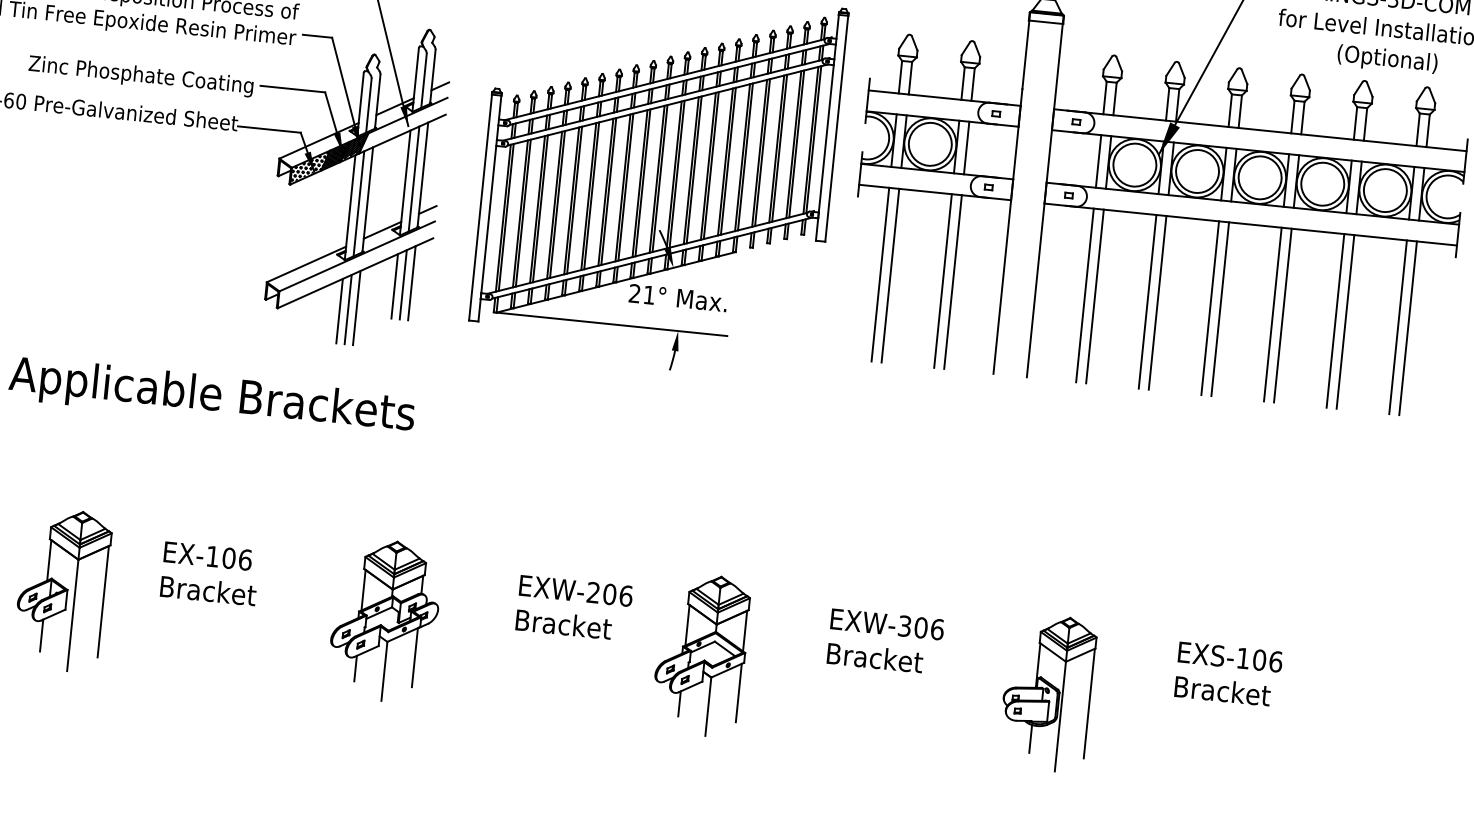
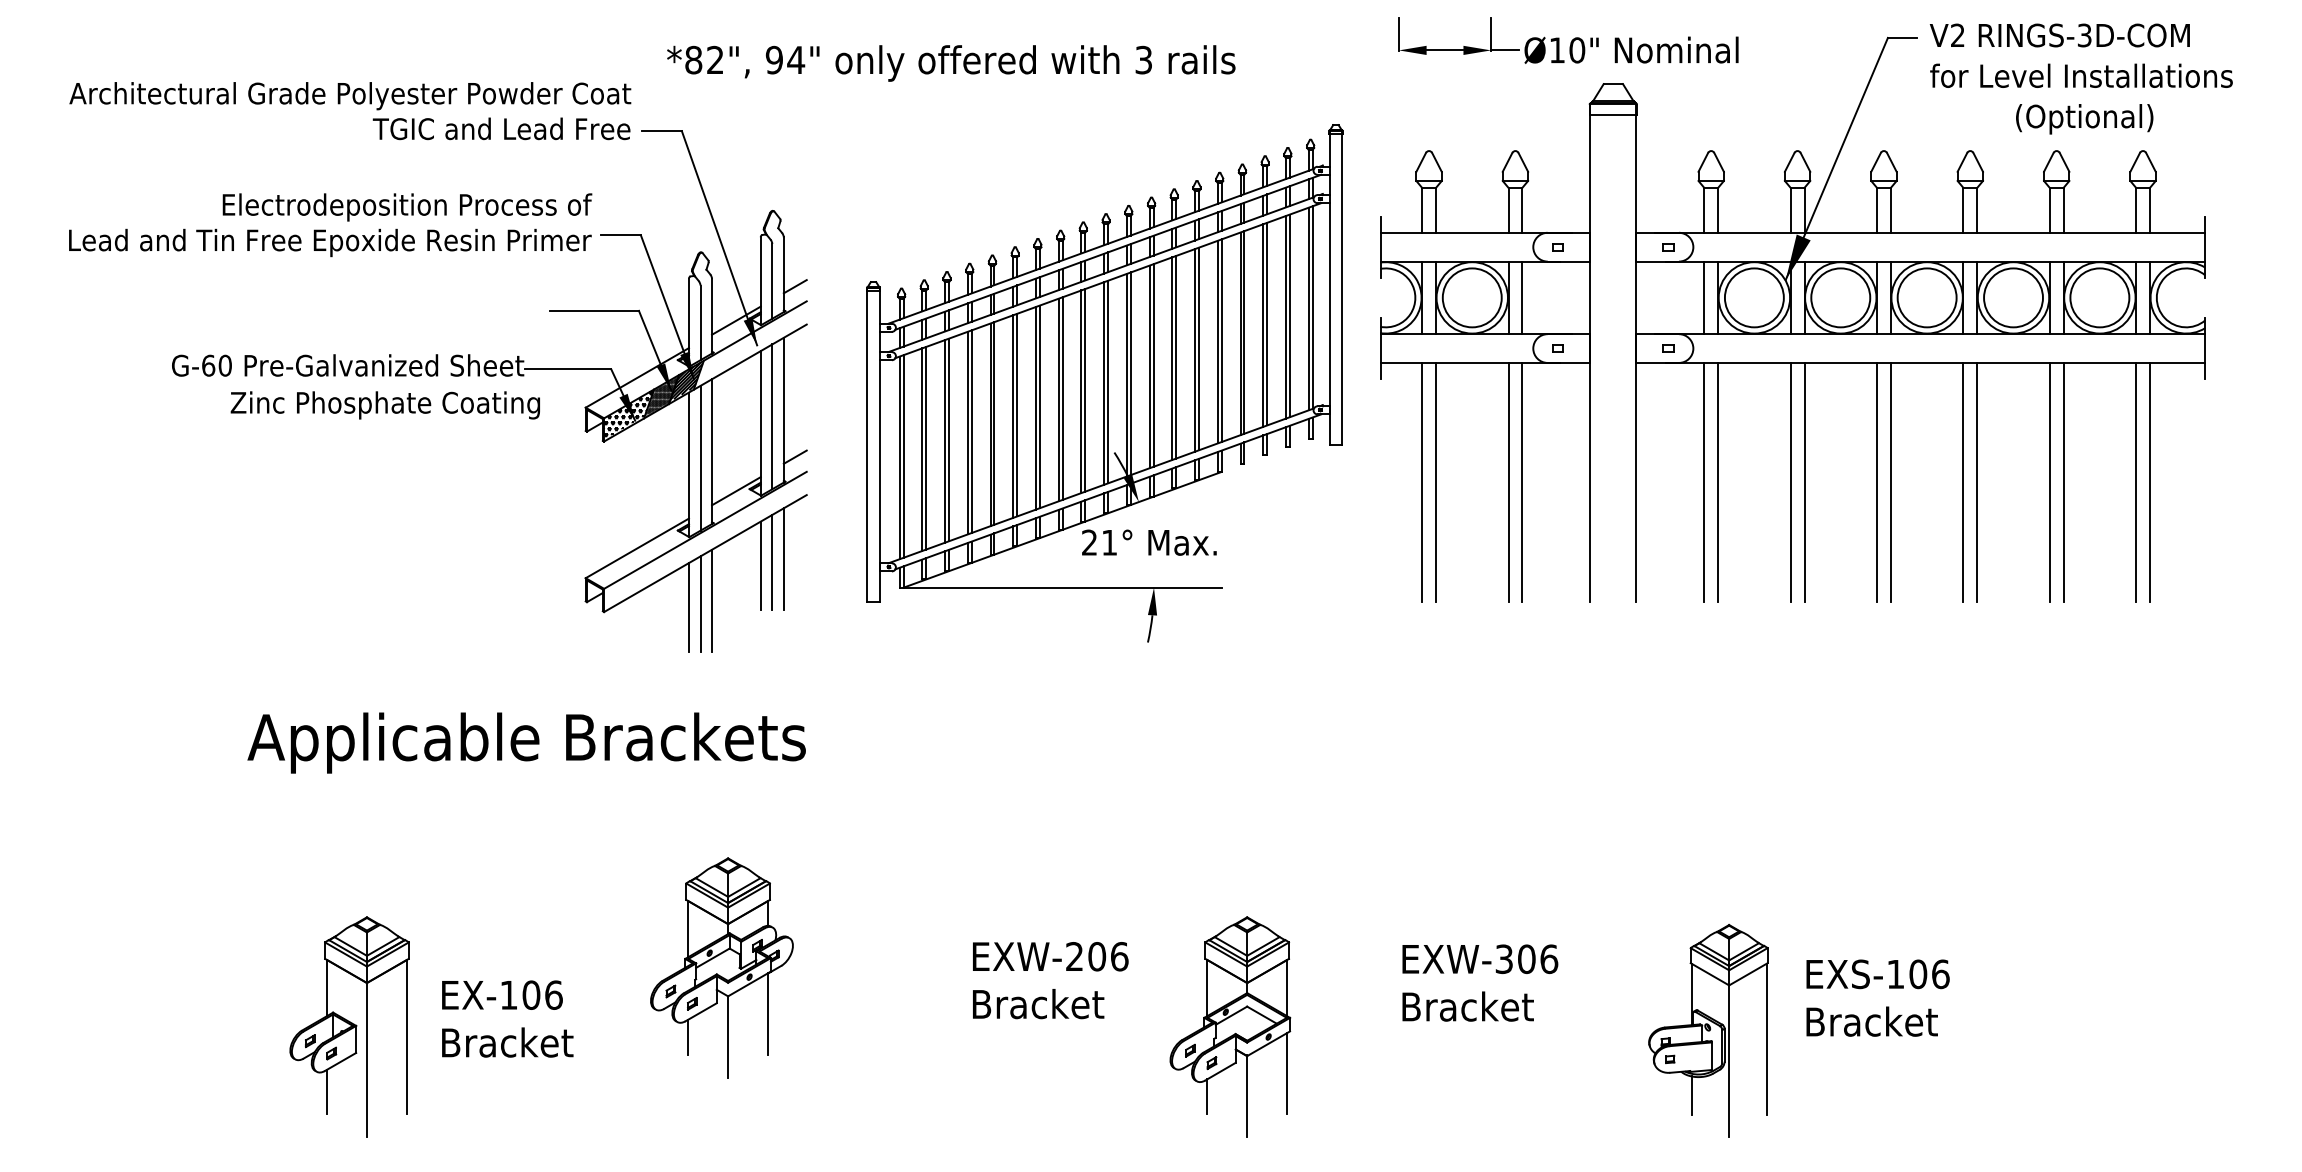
text: (140, 76) -> (384, 405), moved
text: (210, 573) -> (507, 1018), moved
part: (384, 620) -> (721, 967), moved
text: (1228, 673) -> (1877, 997), moved

